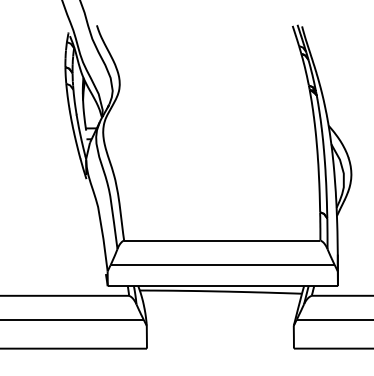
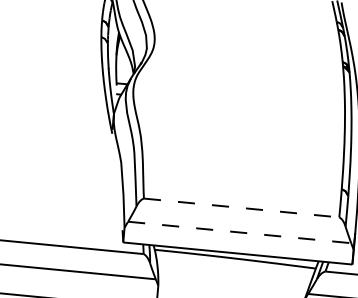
line: (222, 240) -> (241, 207), solid -> dashed
line: (223, 265) -> (240, 232), solid -> dashed

